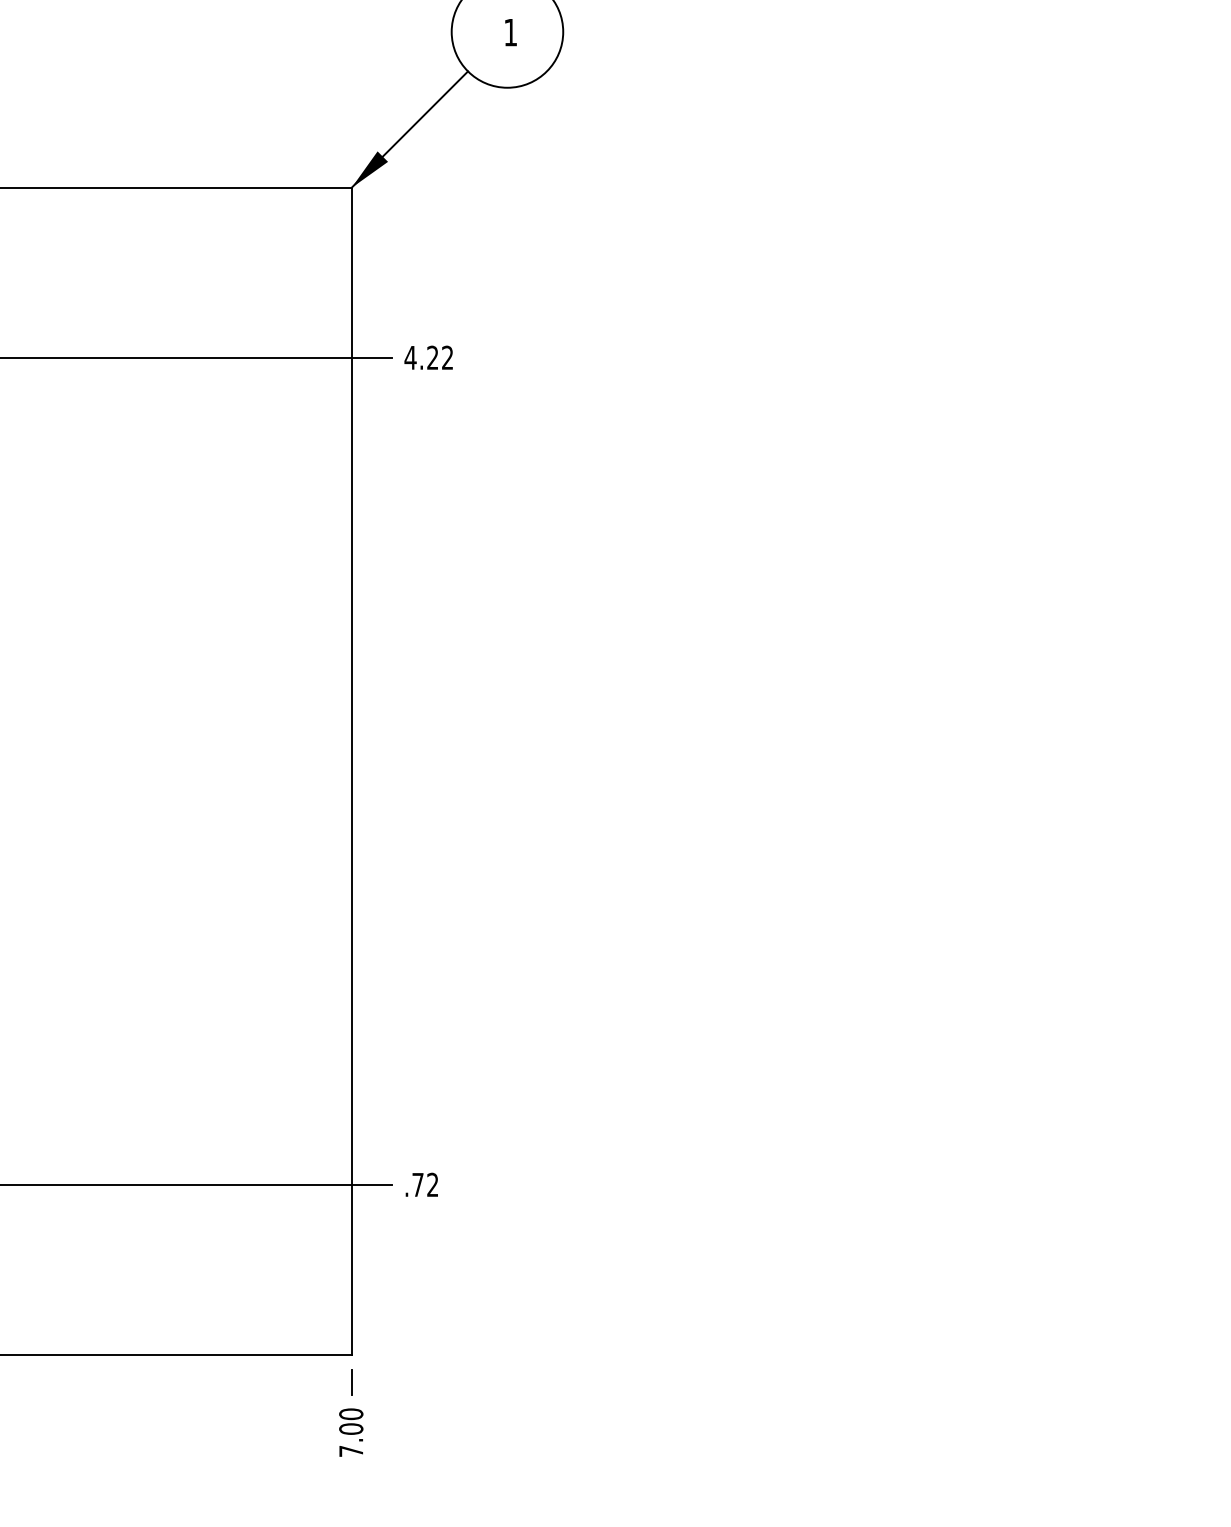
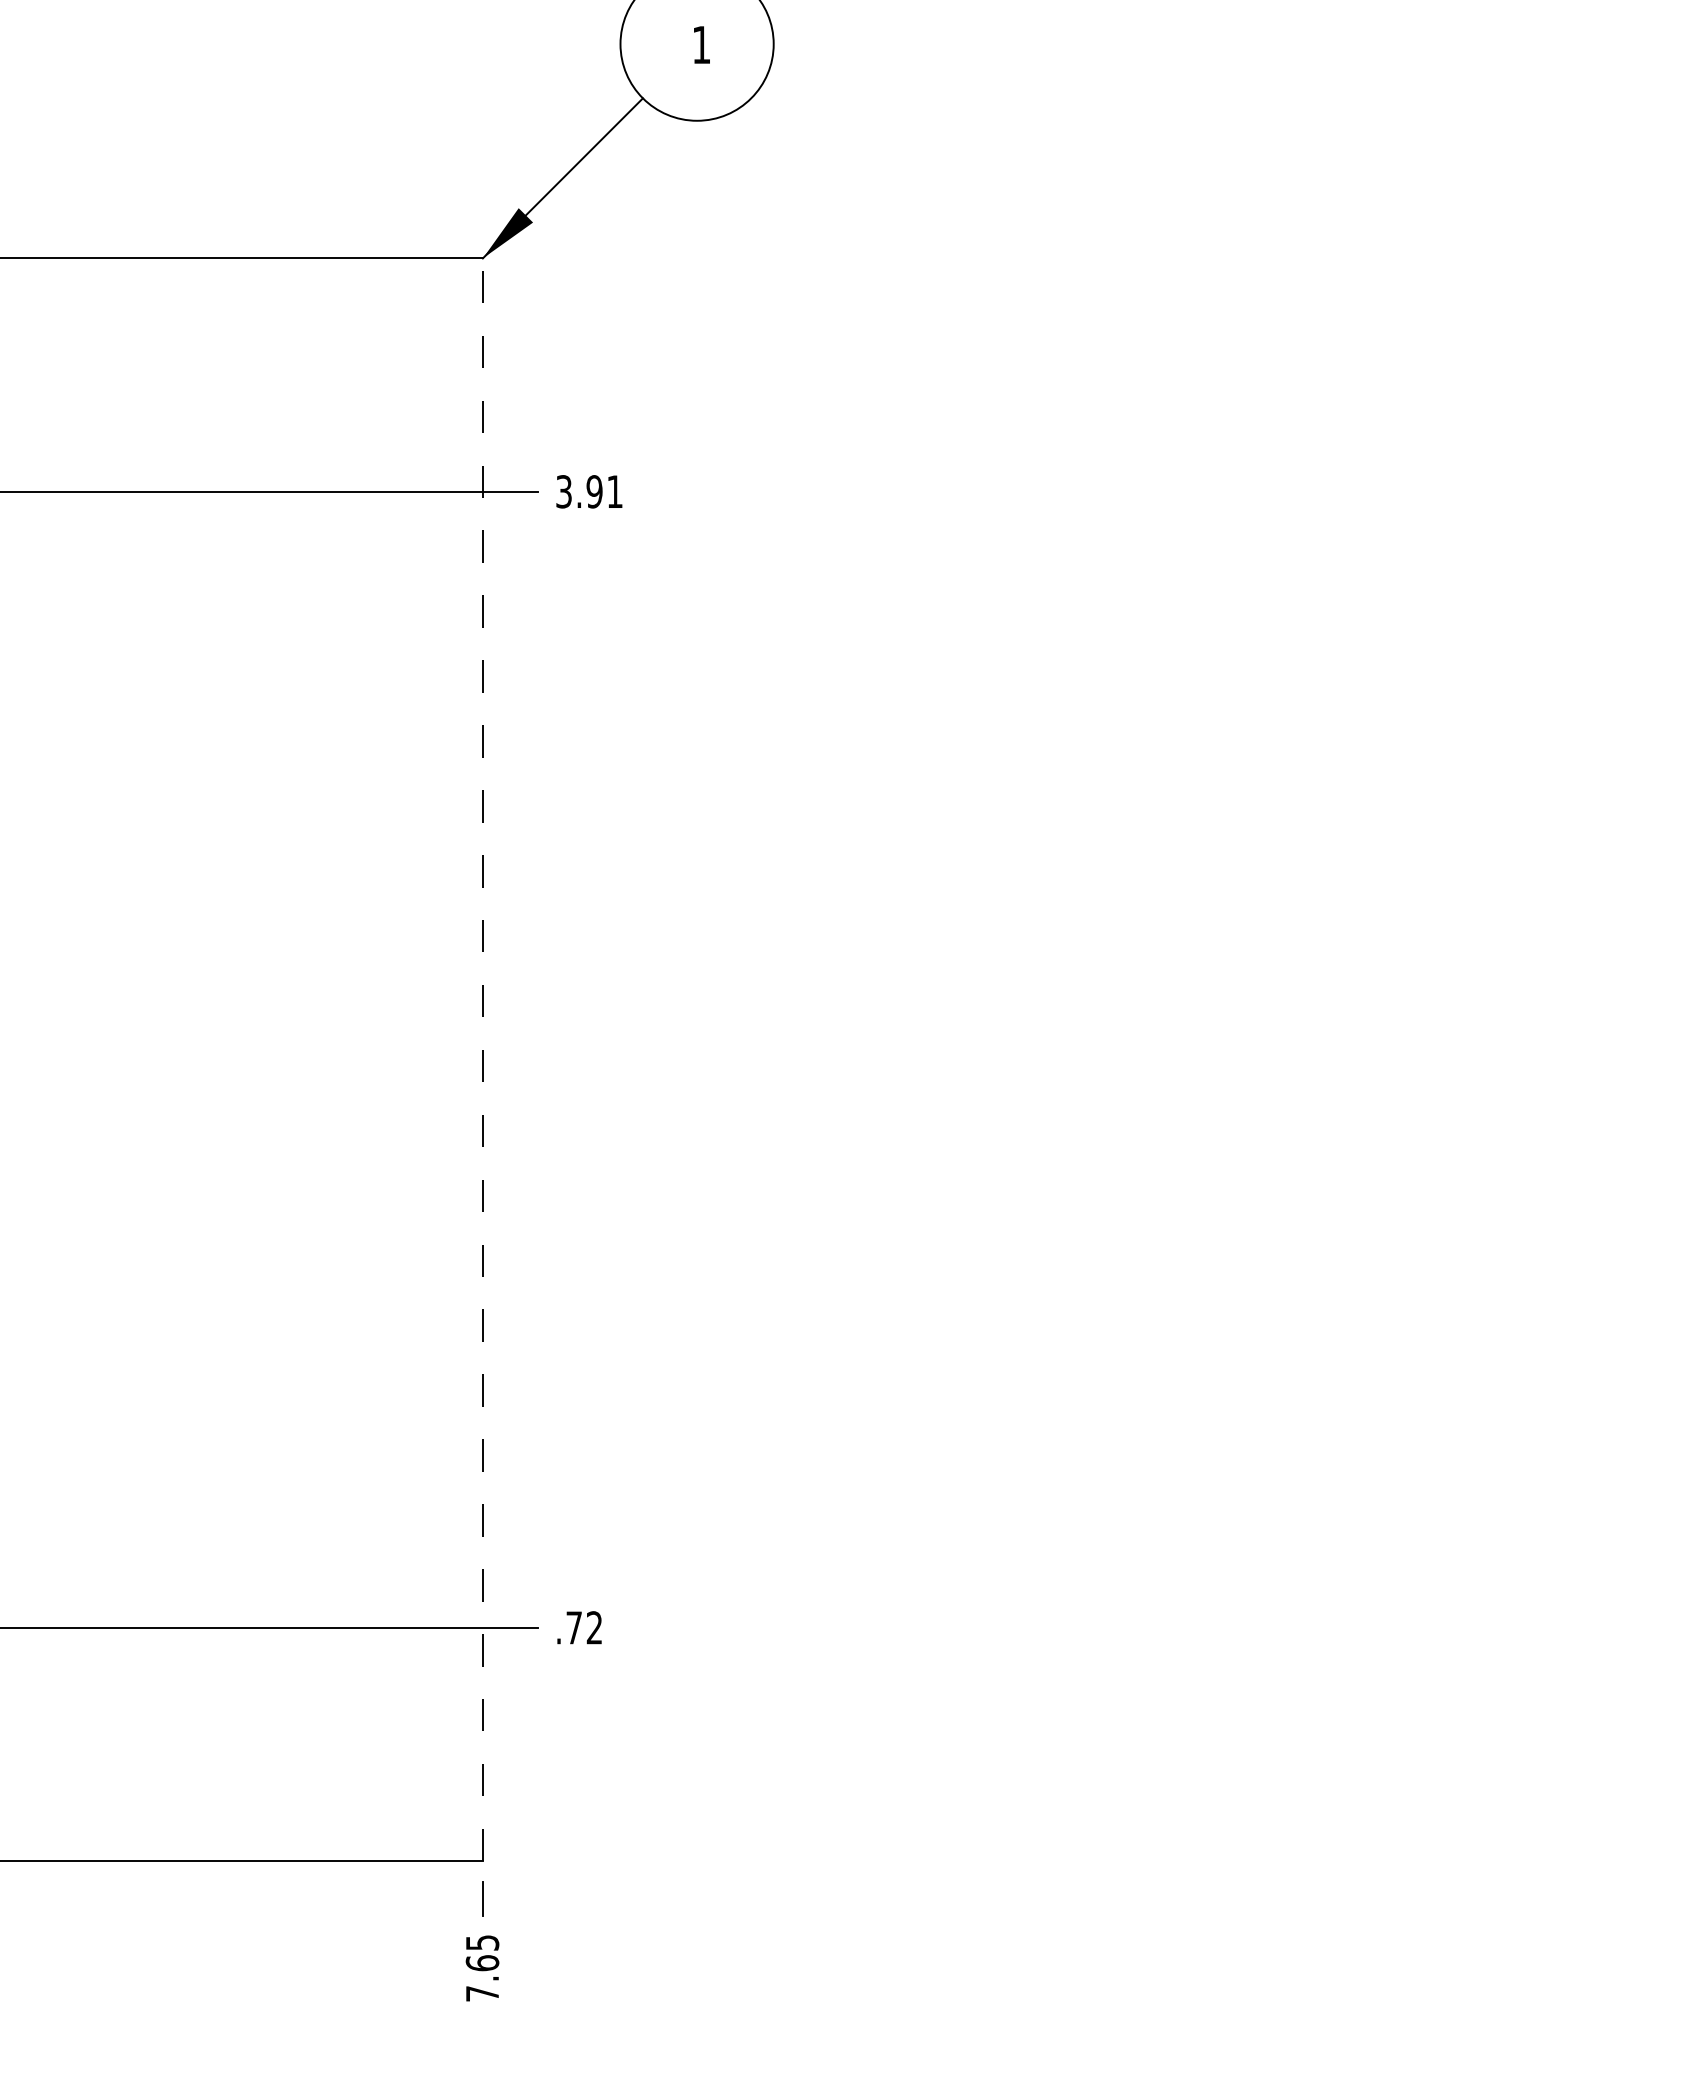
text: (428, 357) -> (588, 491), 4.22 -> 3.91
line: (351, 771) -> (482, 1059), solid -> dashed
text: (351, 1421) -> (482, 1952), 7.00 -> 7.65

